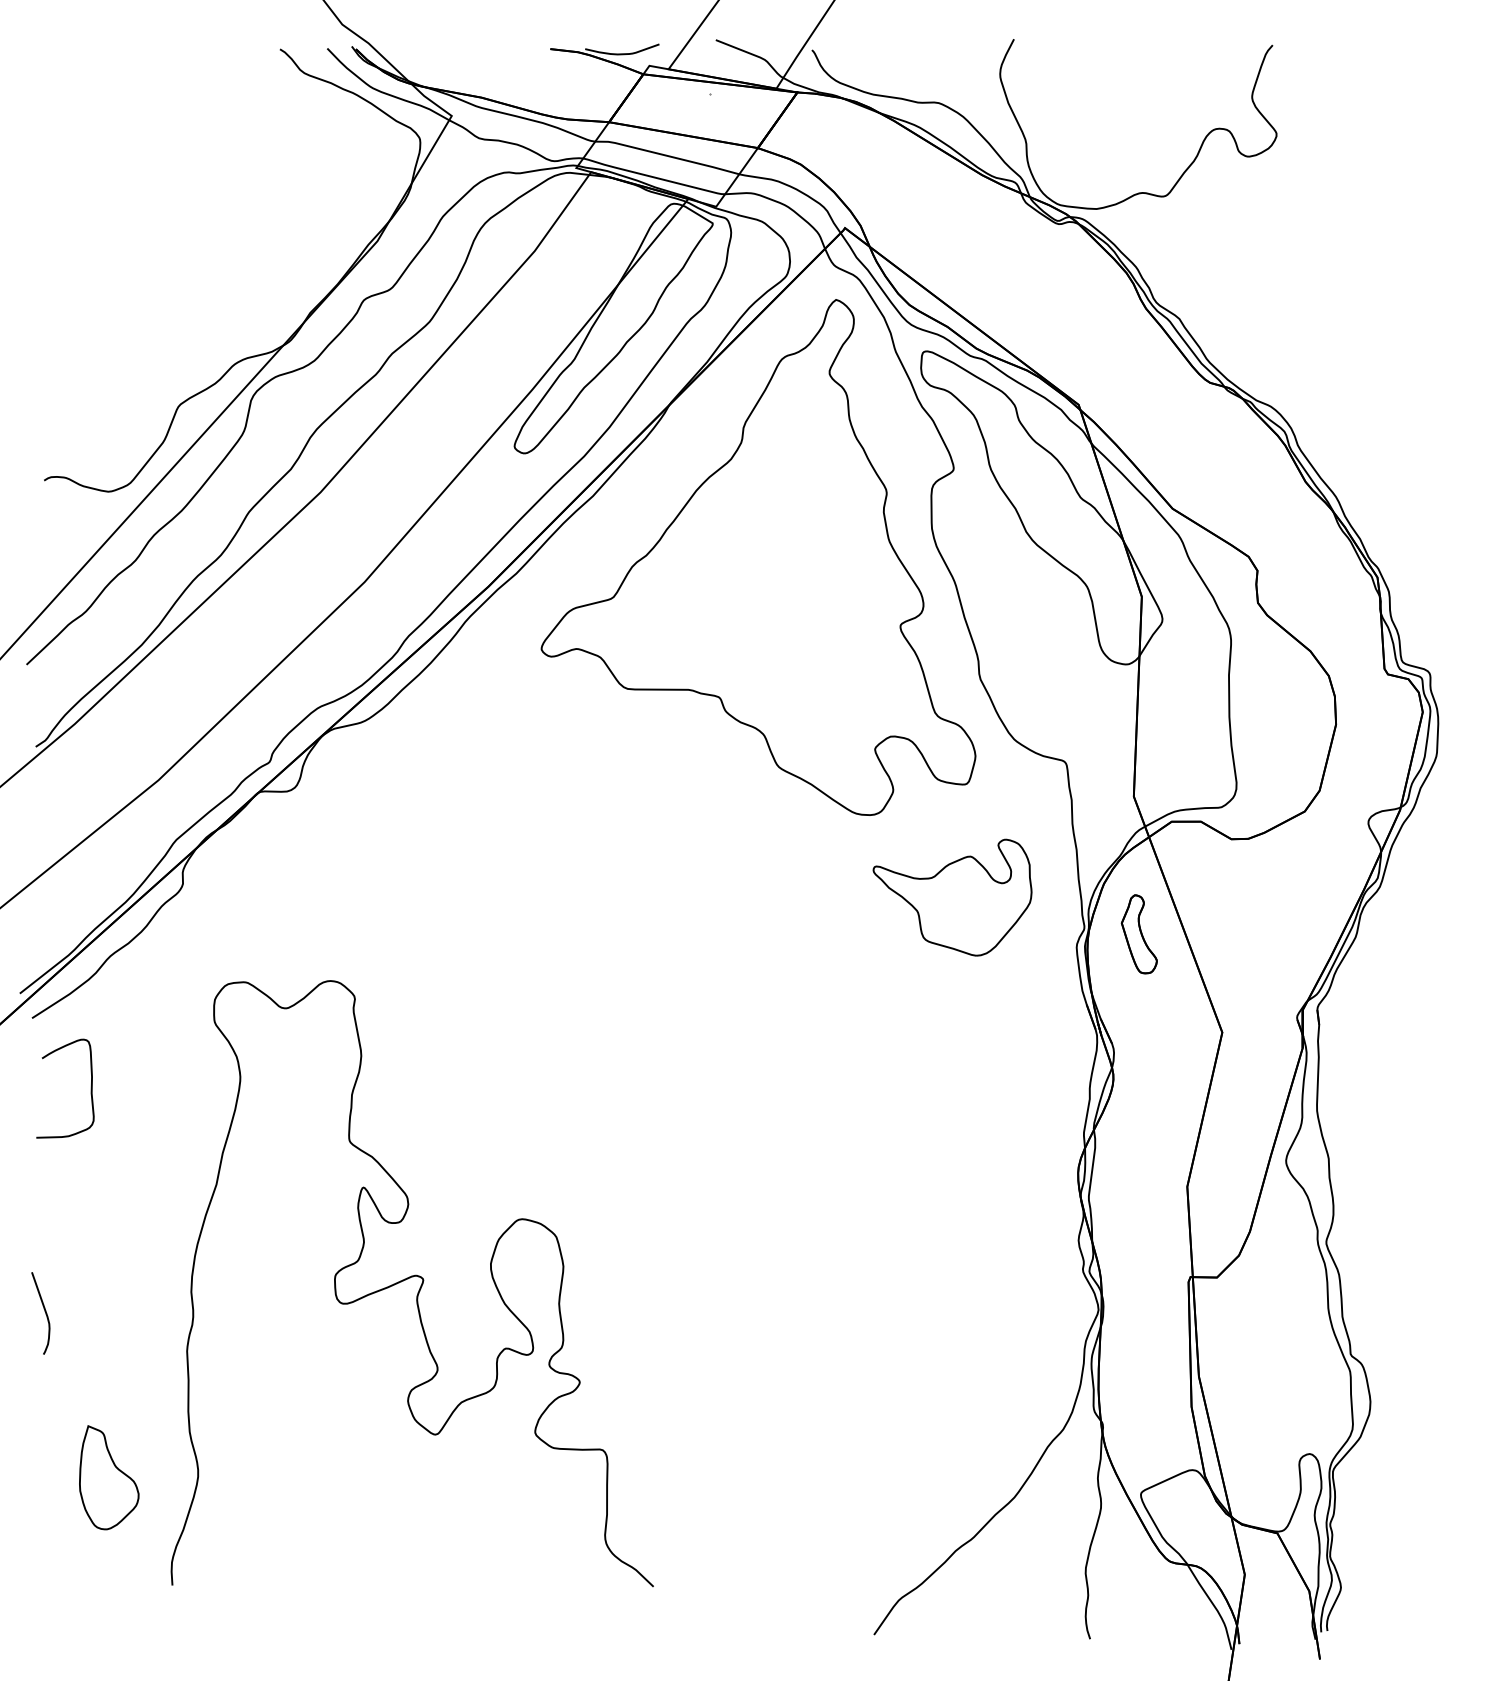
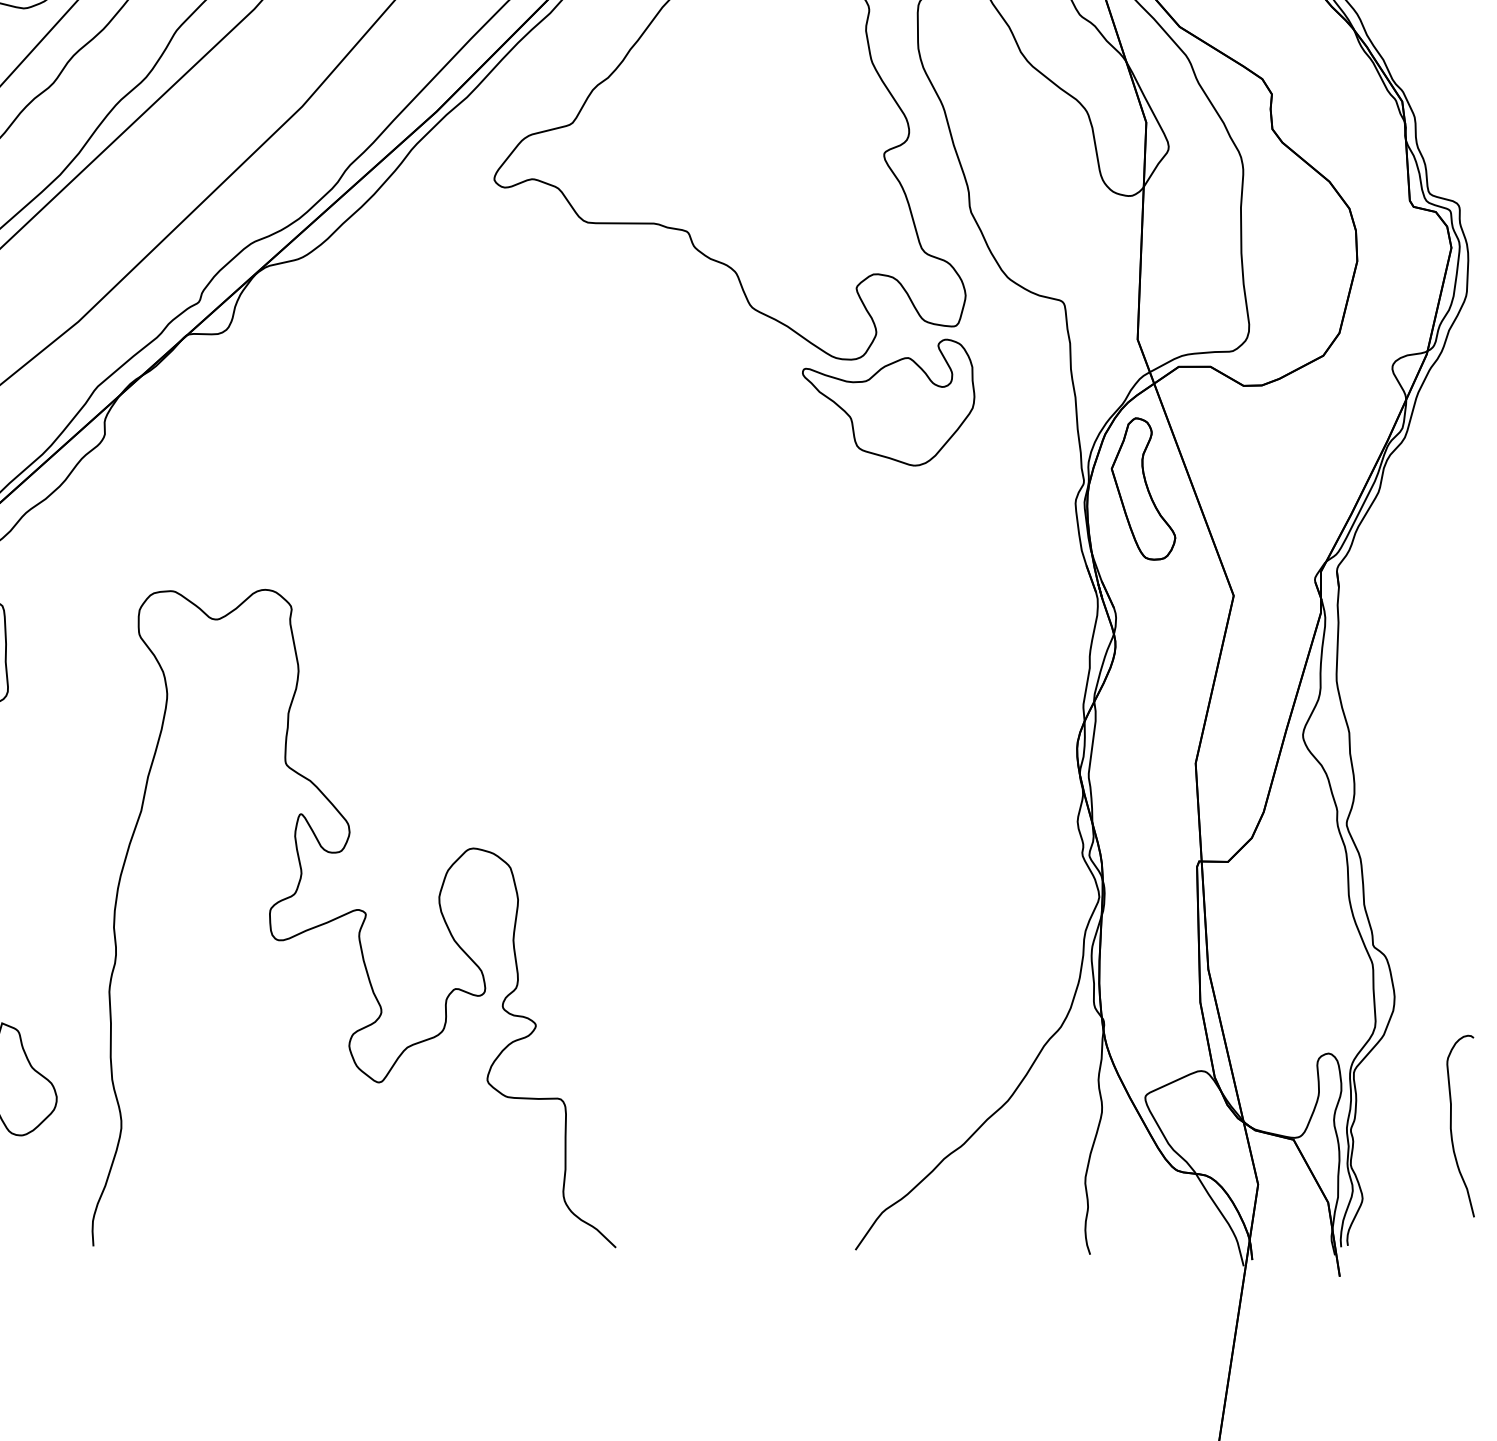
part: (952, 897) -> (888, 402), moved
part: (1139, 934) -> (1143, 489), size x1.67
curve: (408, 1279) -> (349, 913), moved
curve: (1423, 1520) -> (1452, 1125), added

